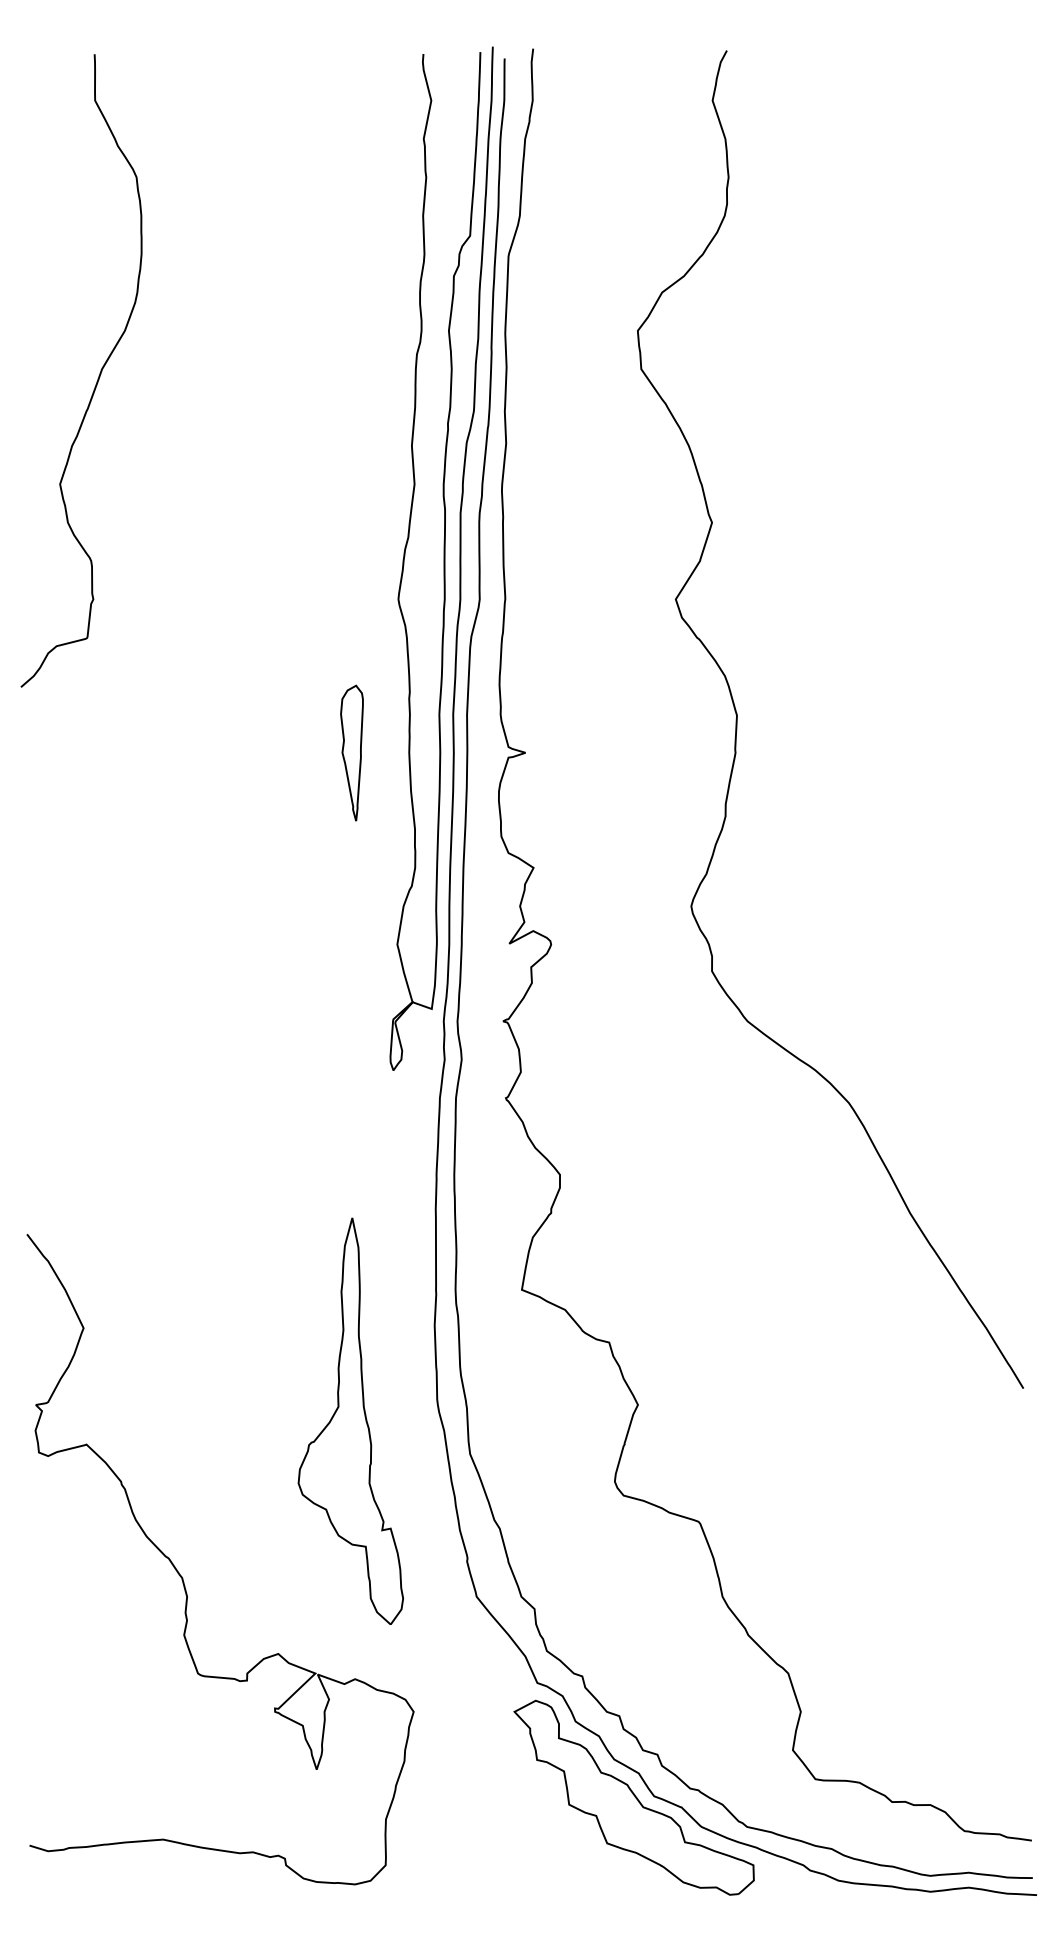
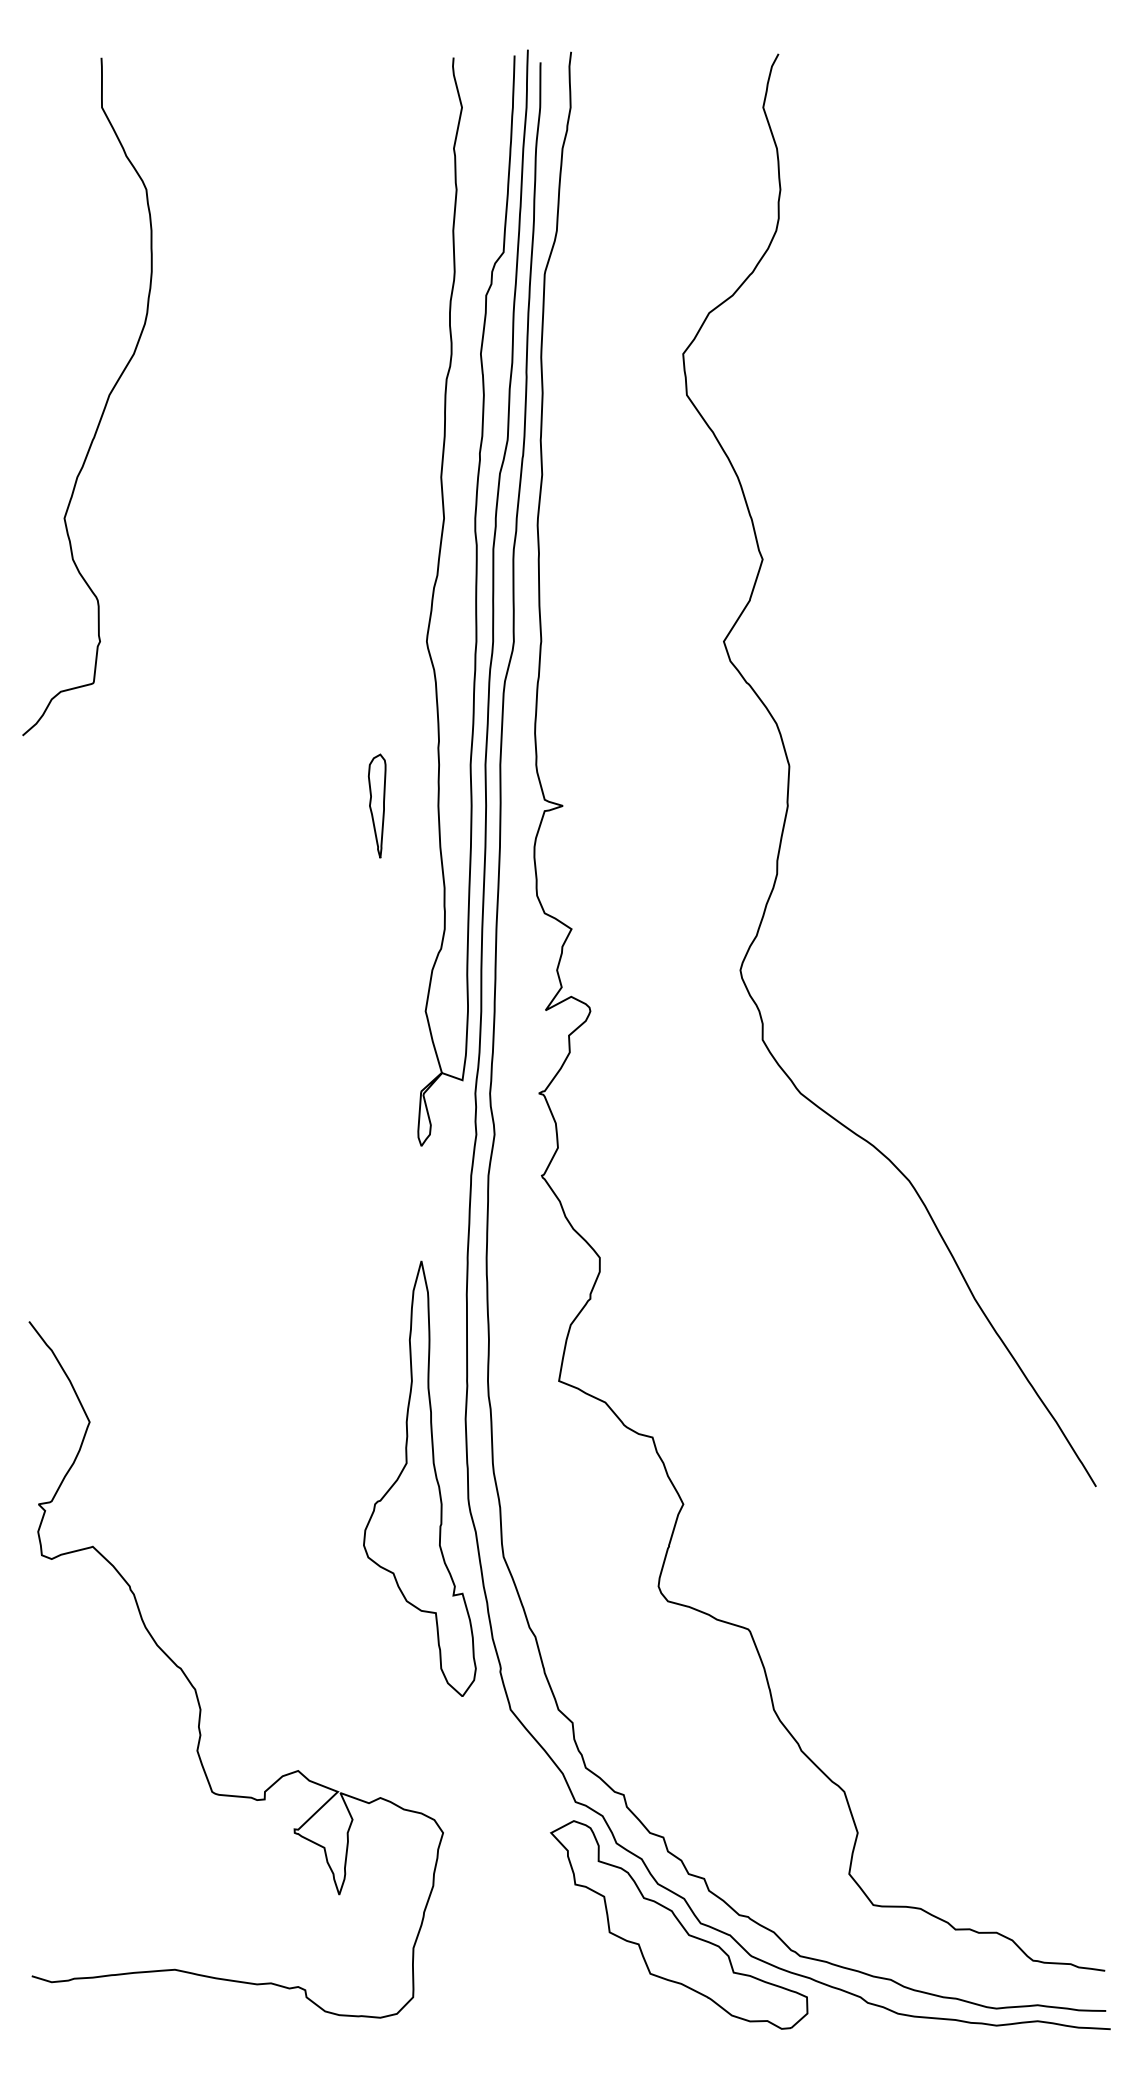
part: (352, 752) -> (377, 805), size x0.71
part: (350, 1421) -> (419, 1478), moved

